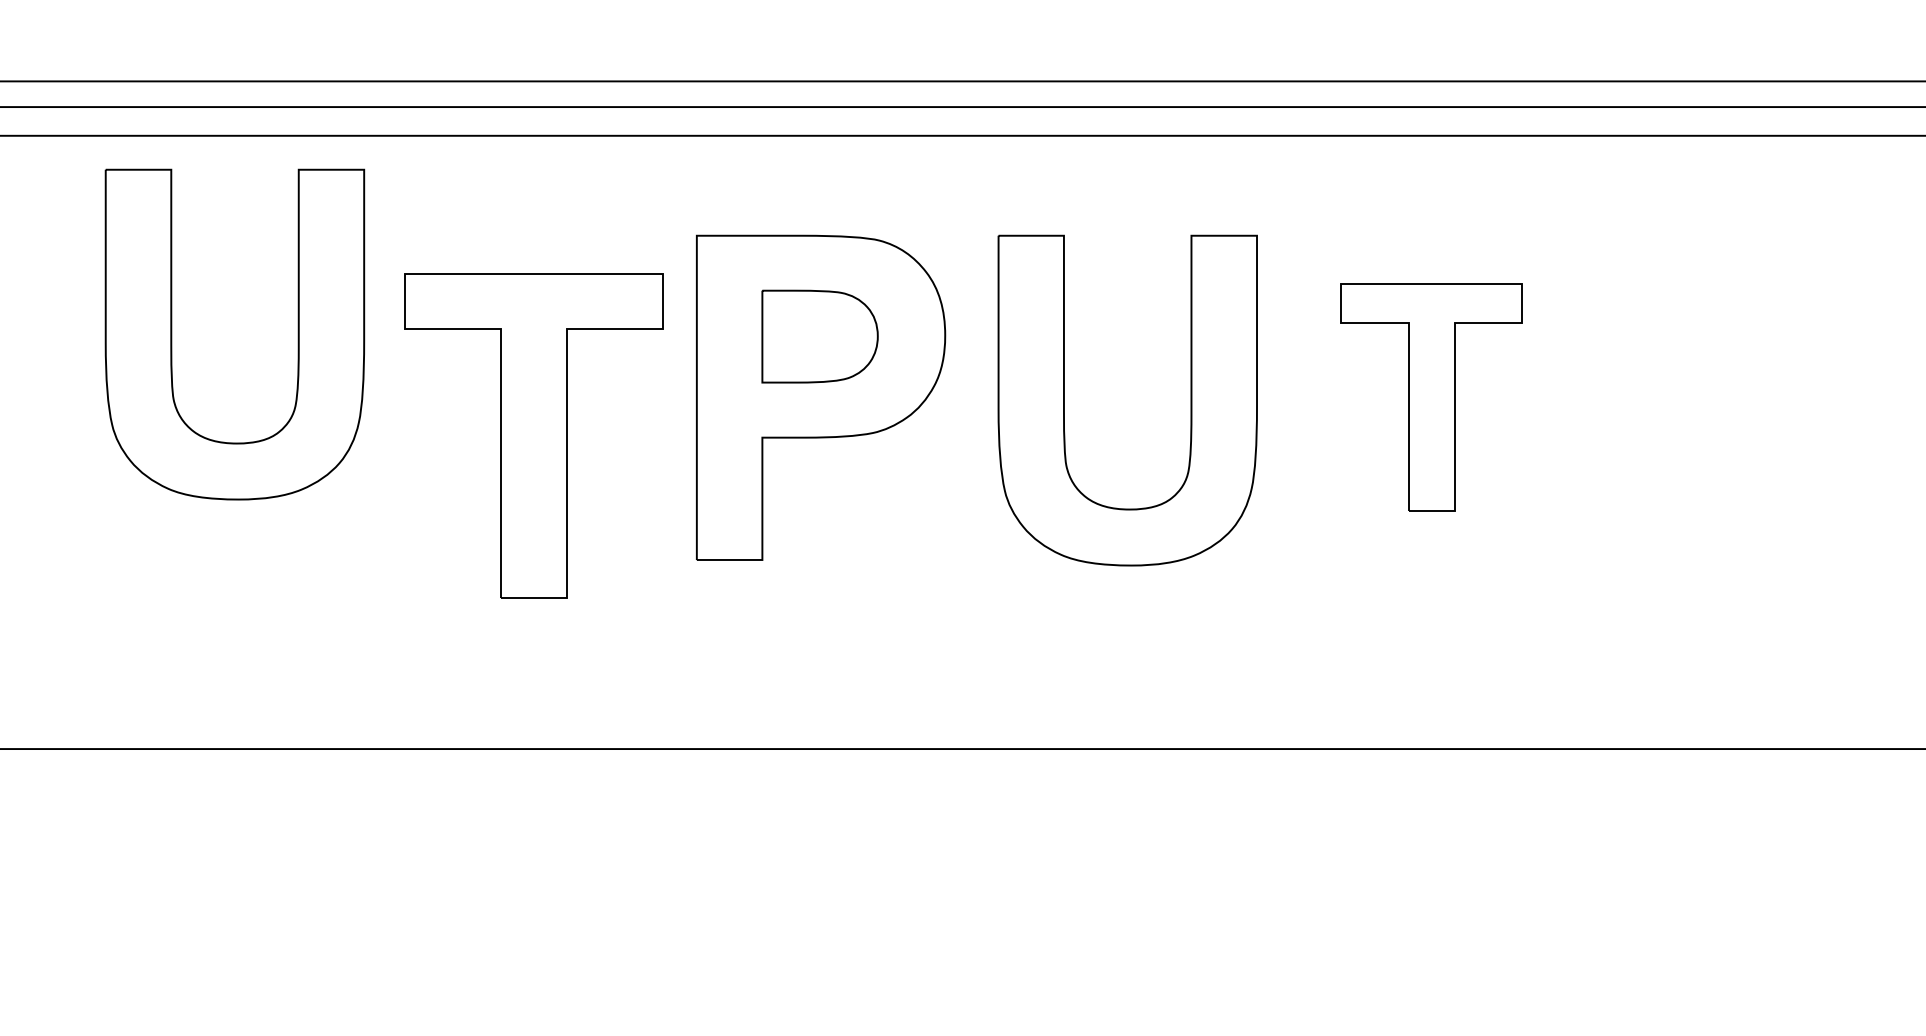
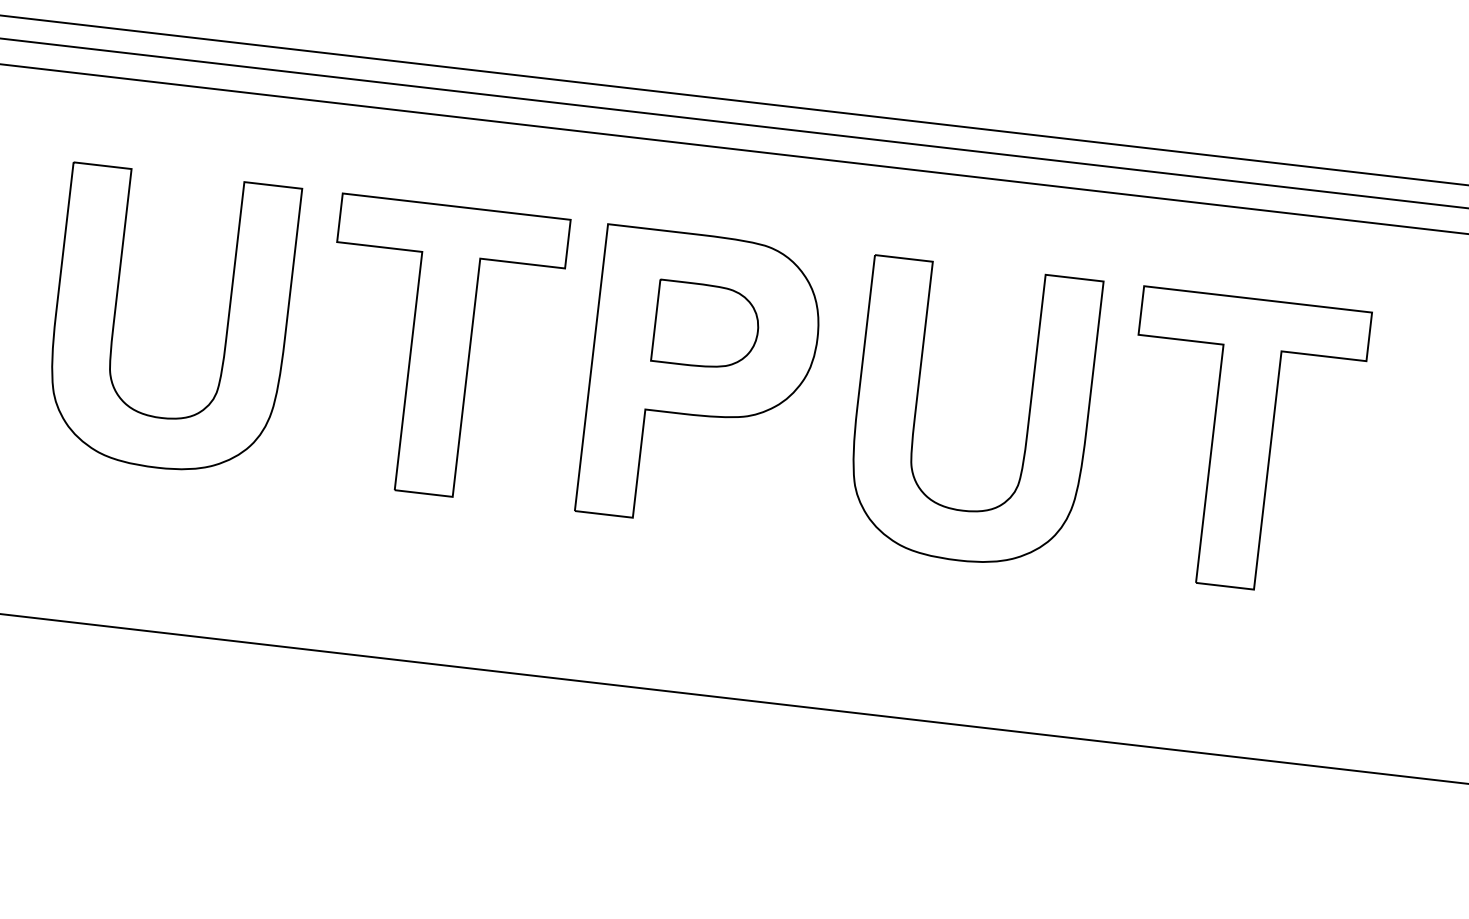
part: (172, 334) -> (115, 314), moved
part: (1431, 397) -> (1241, 442), size x1.43
part: (533, 435) -> (439, 349), moved

